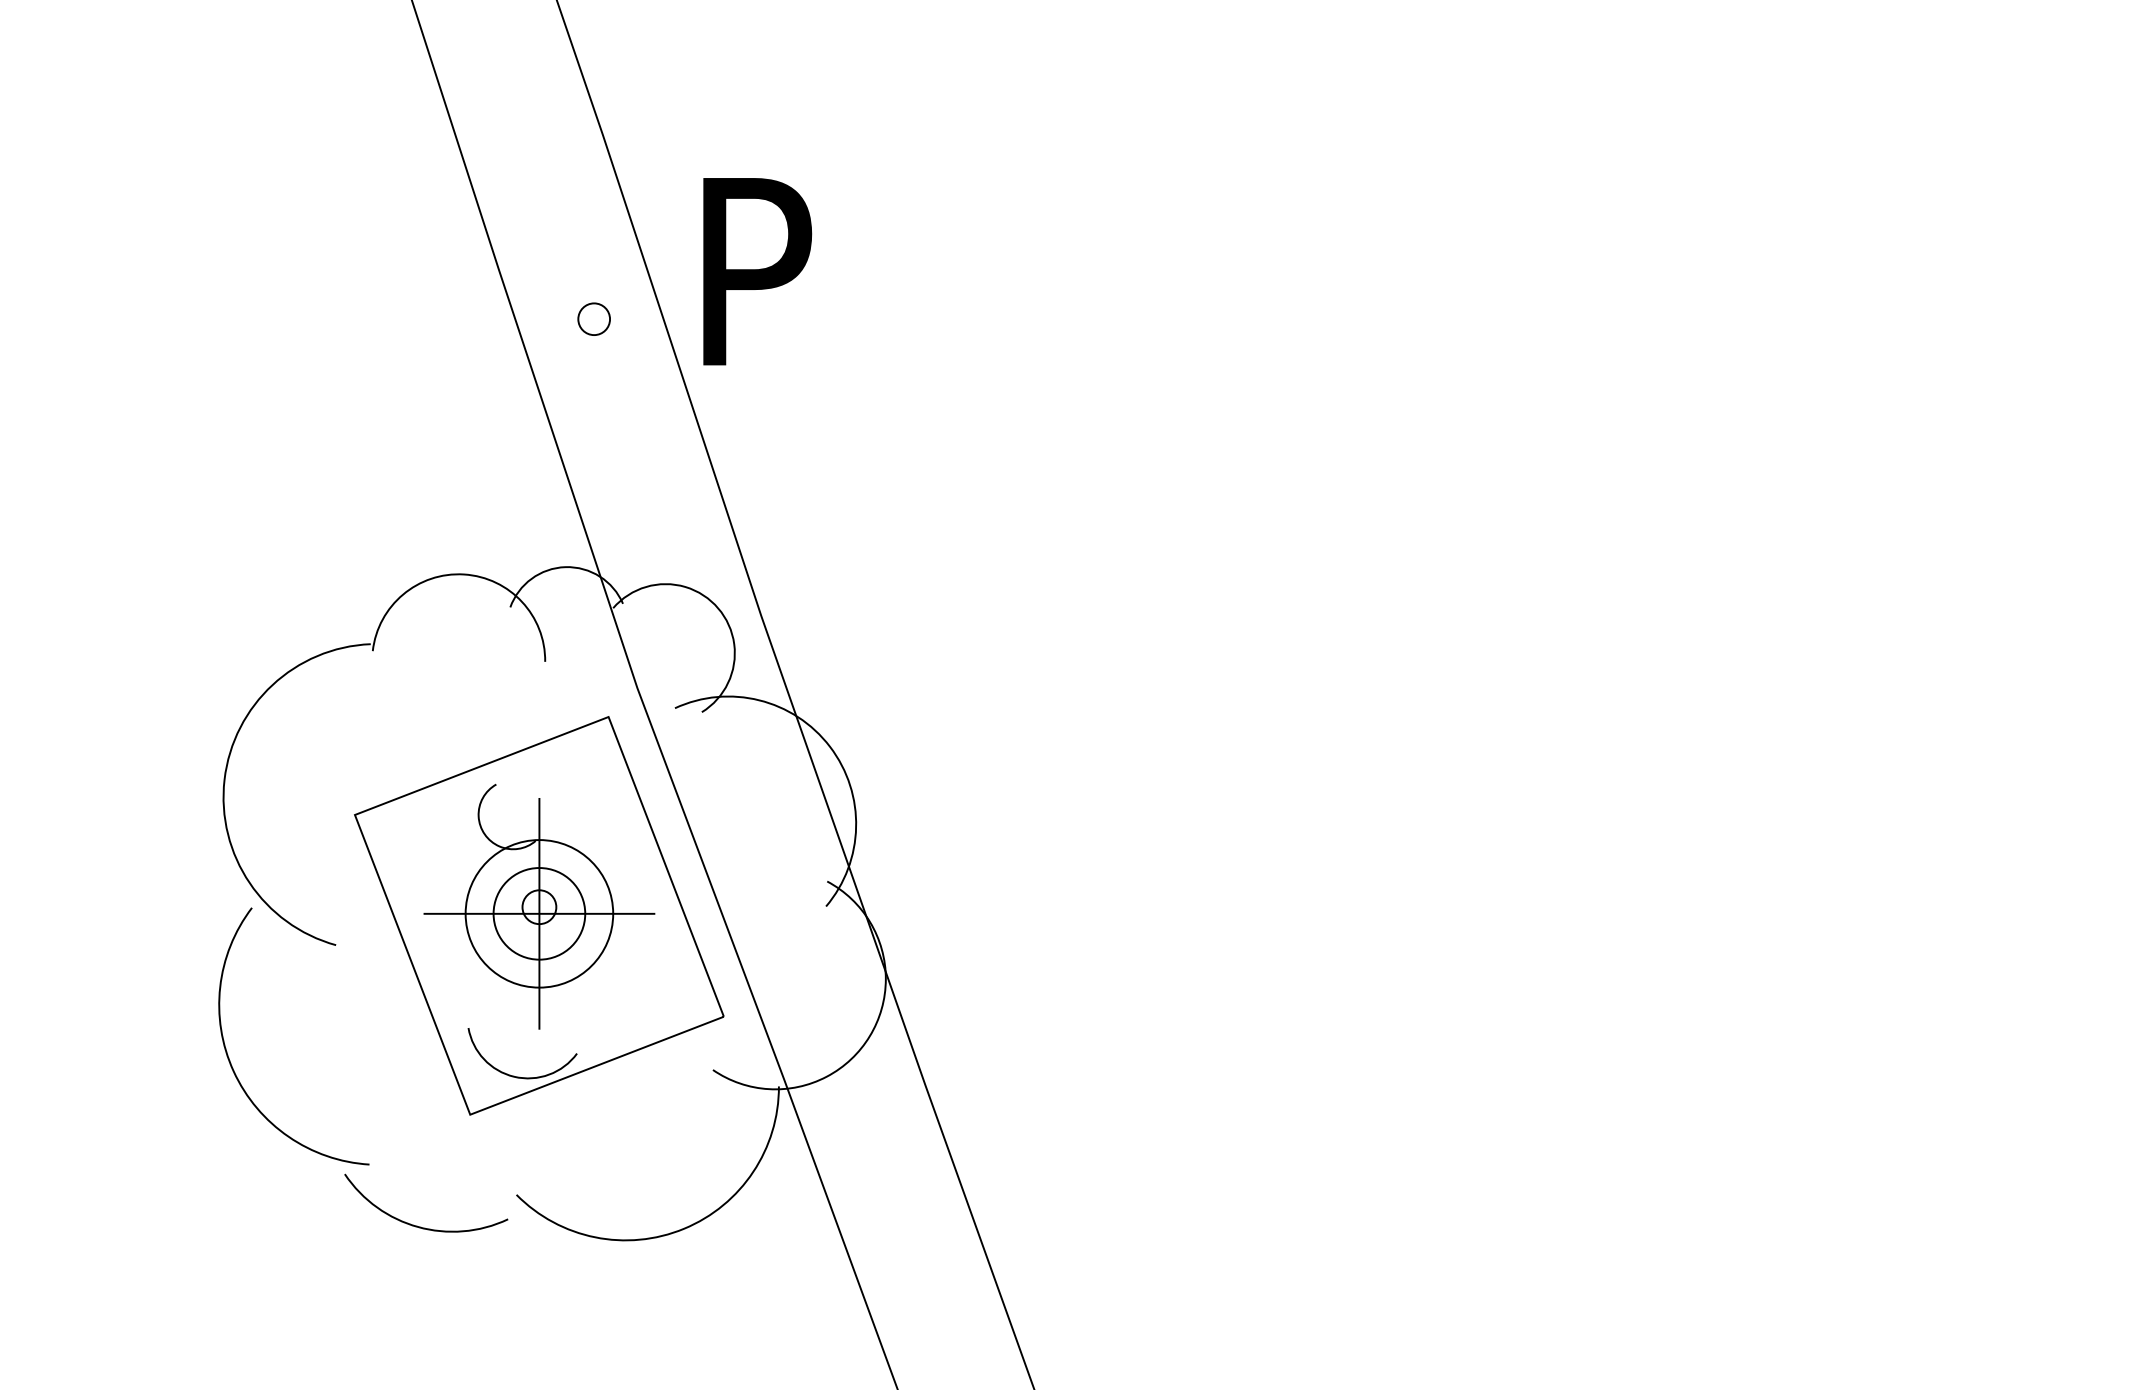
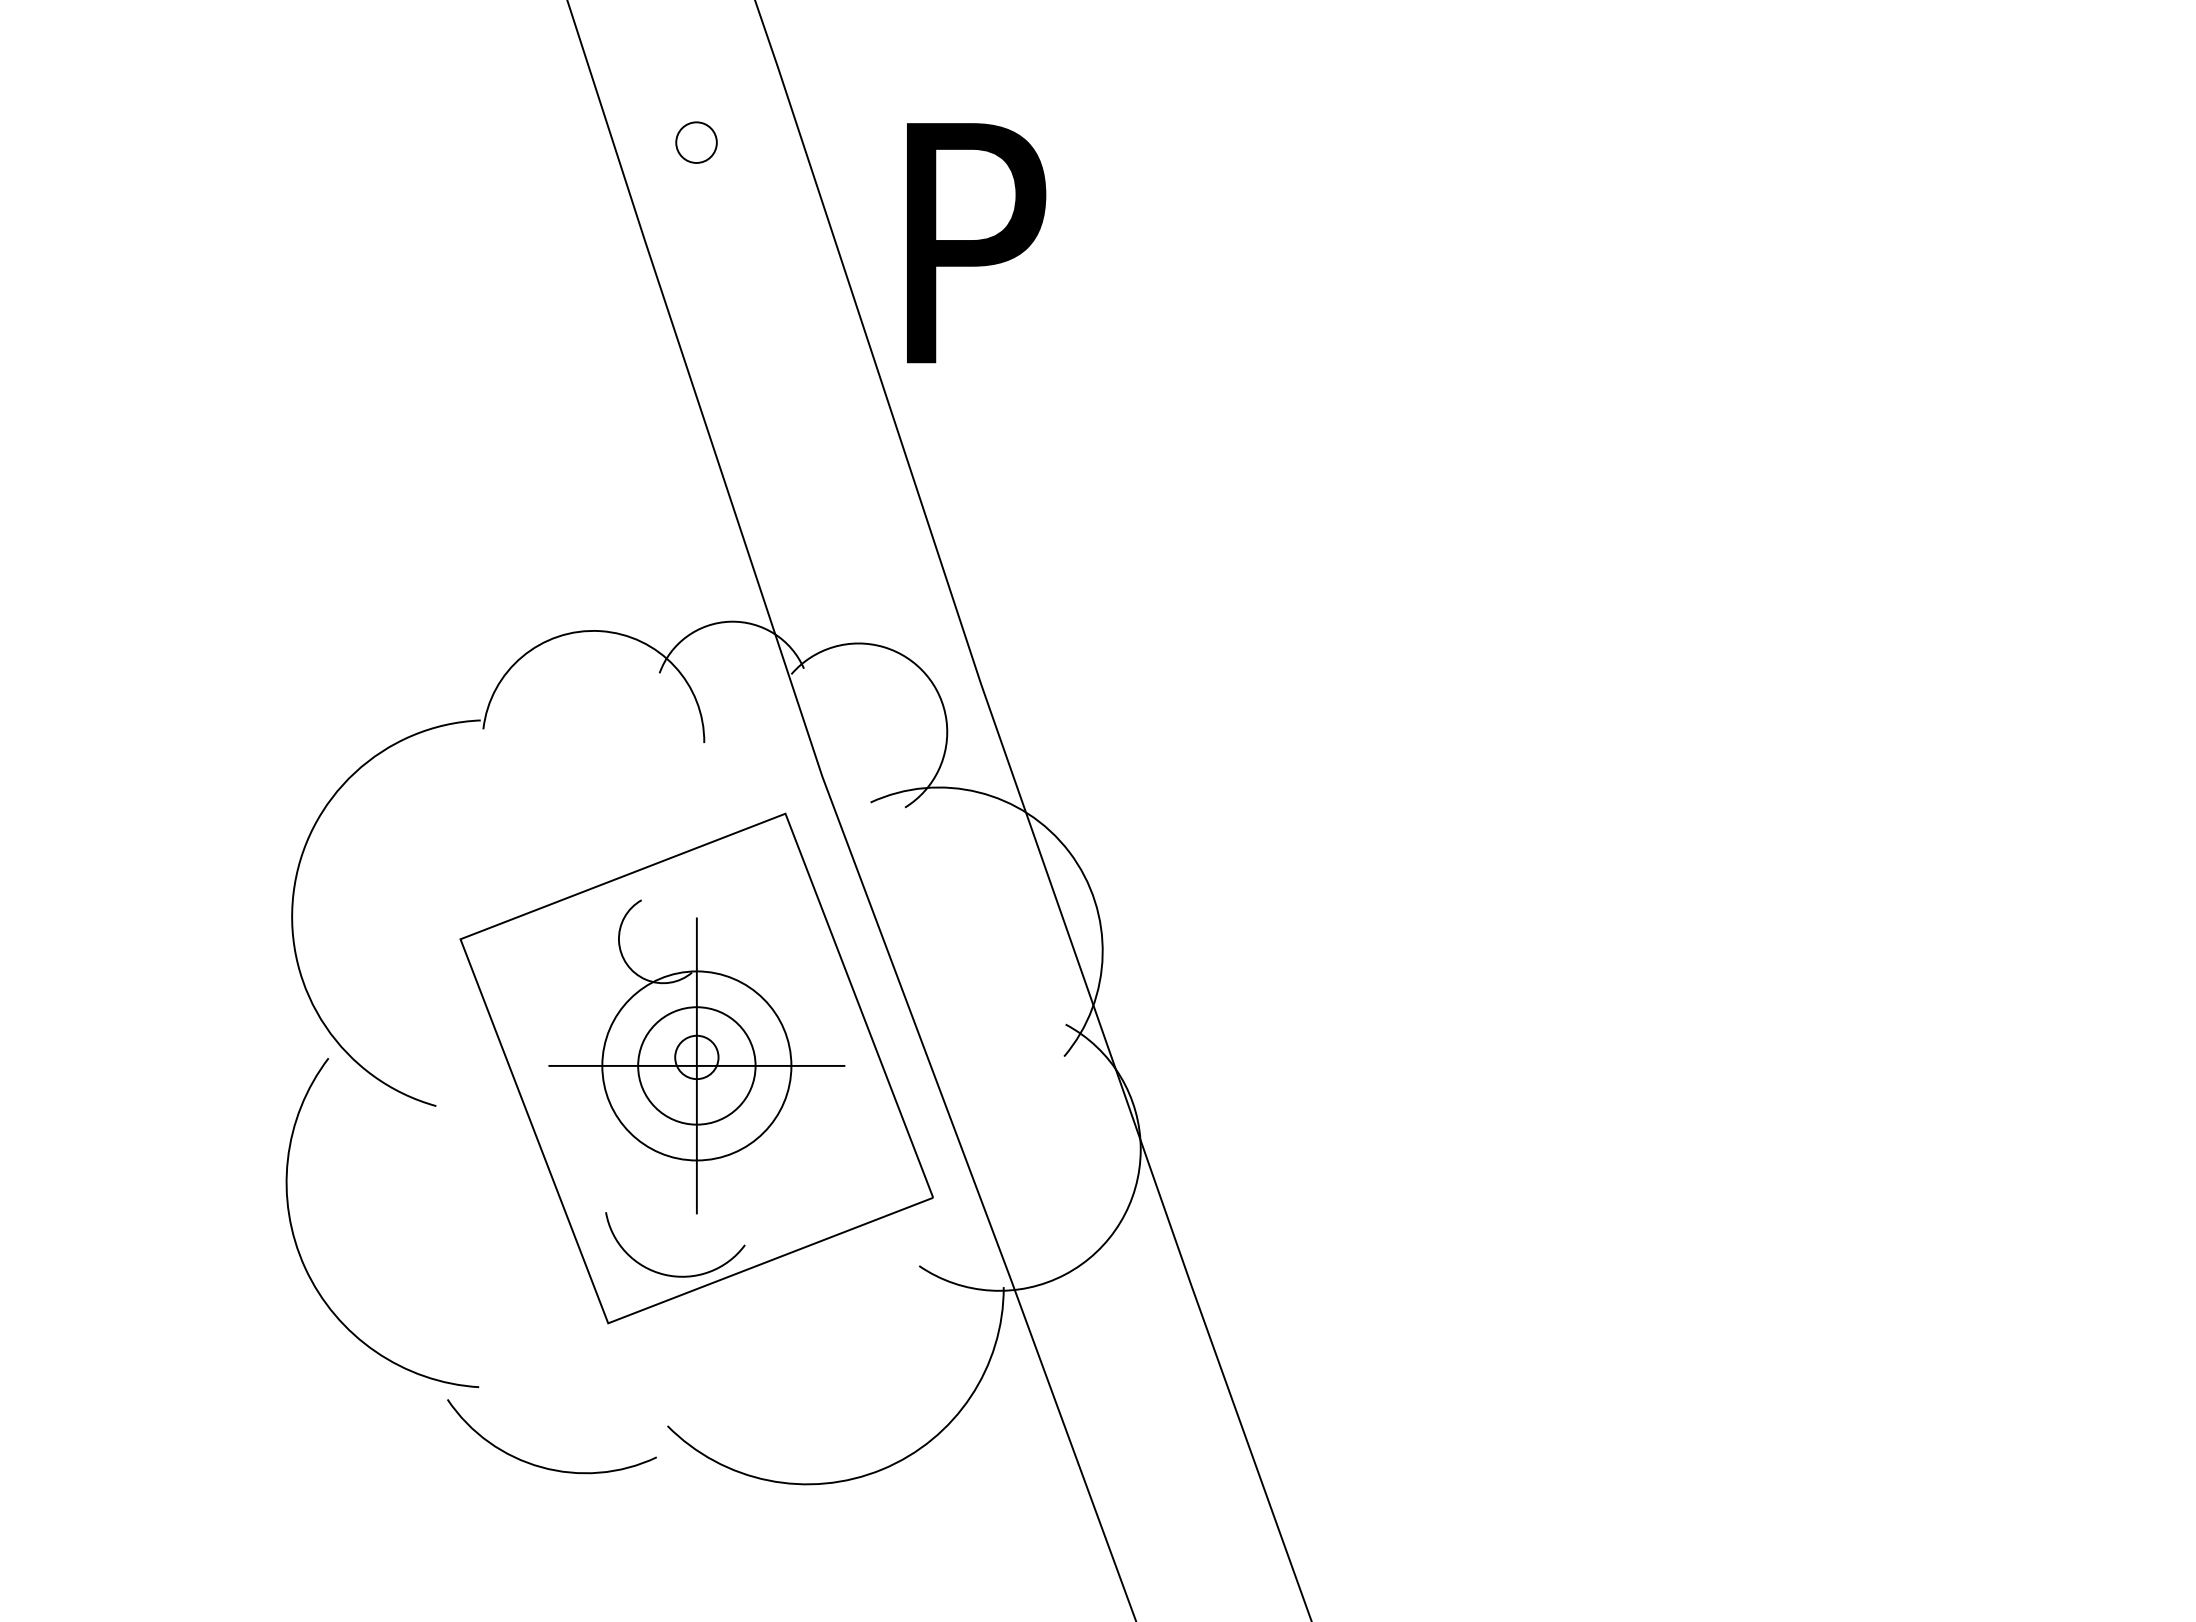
part: (593, 318) -> (695, 141), moved

